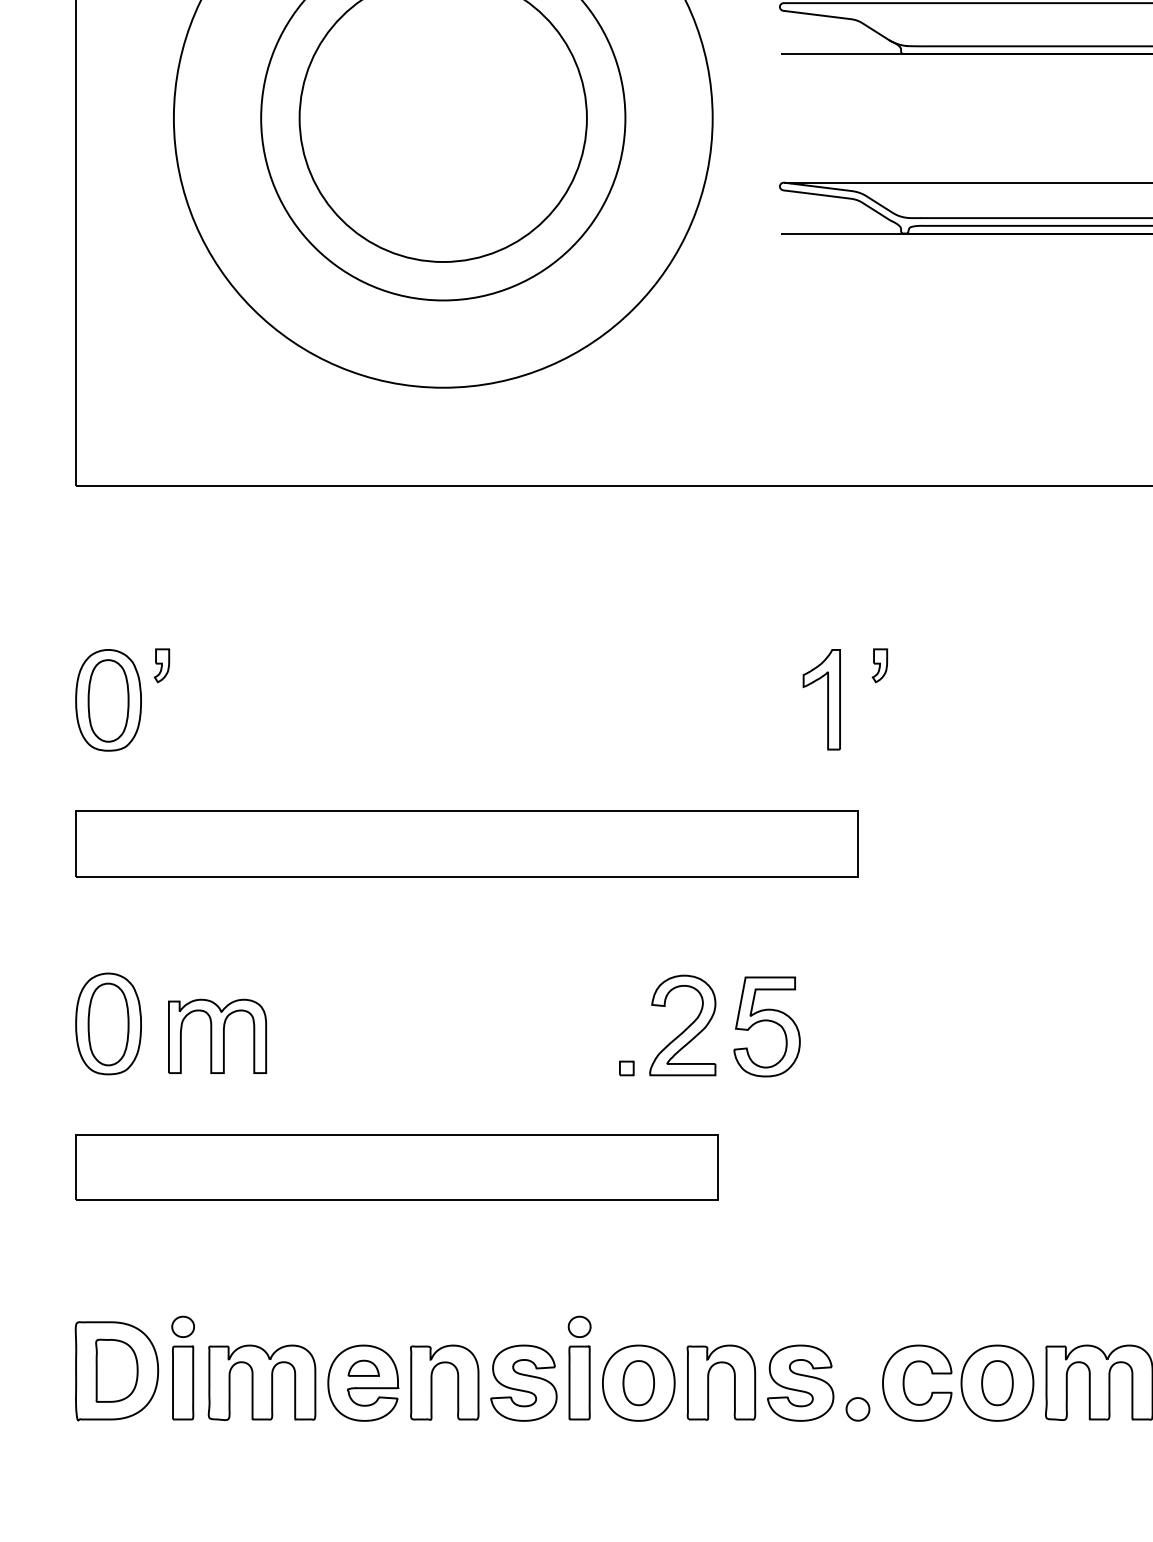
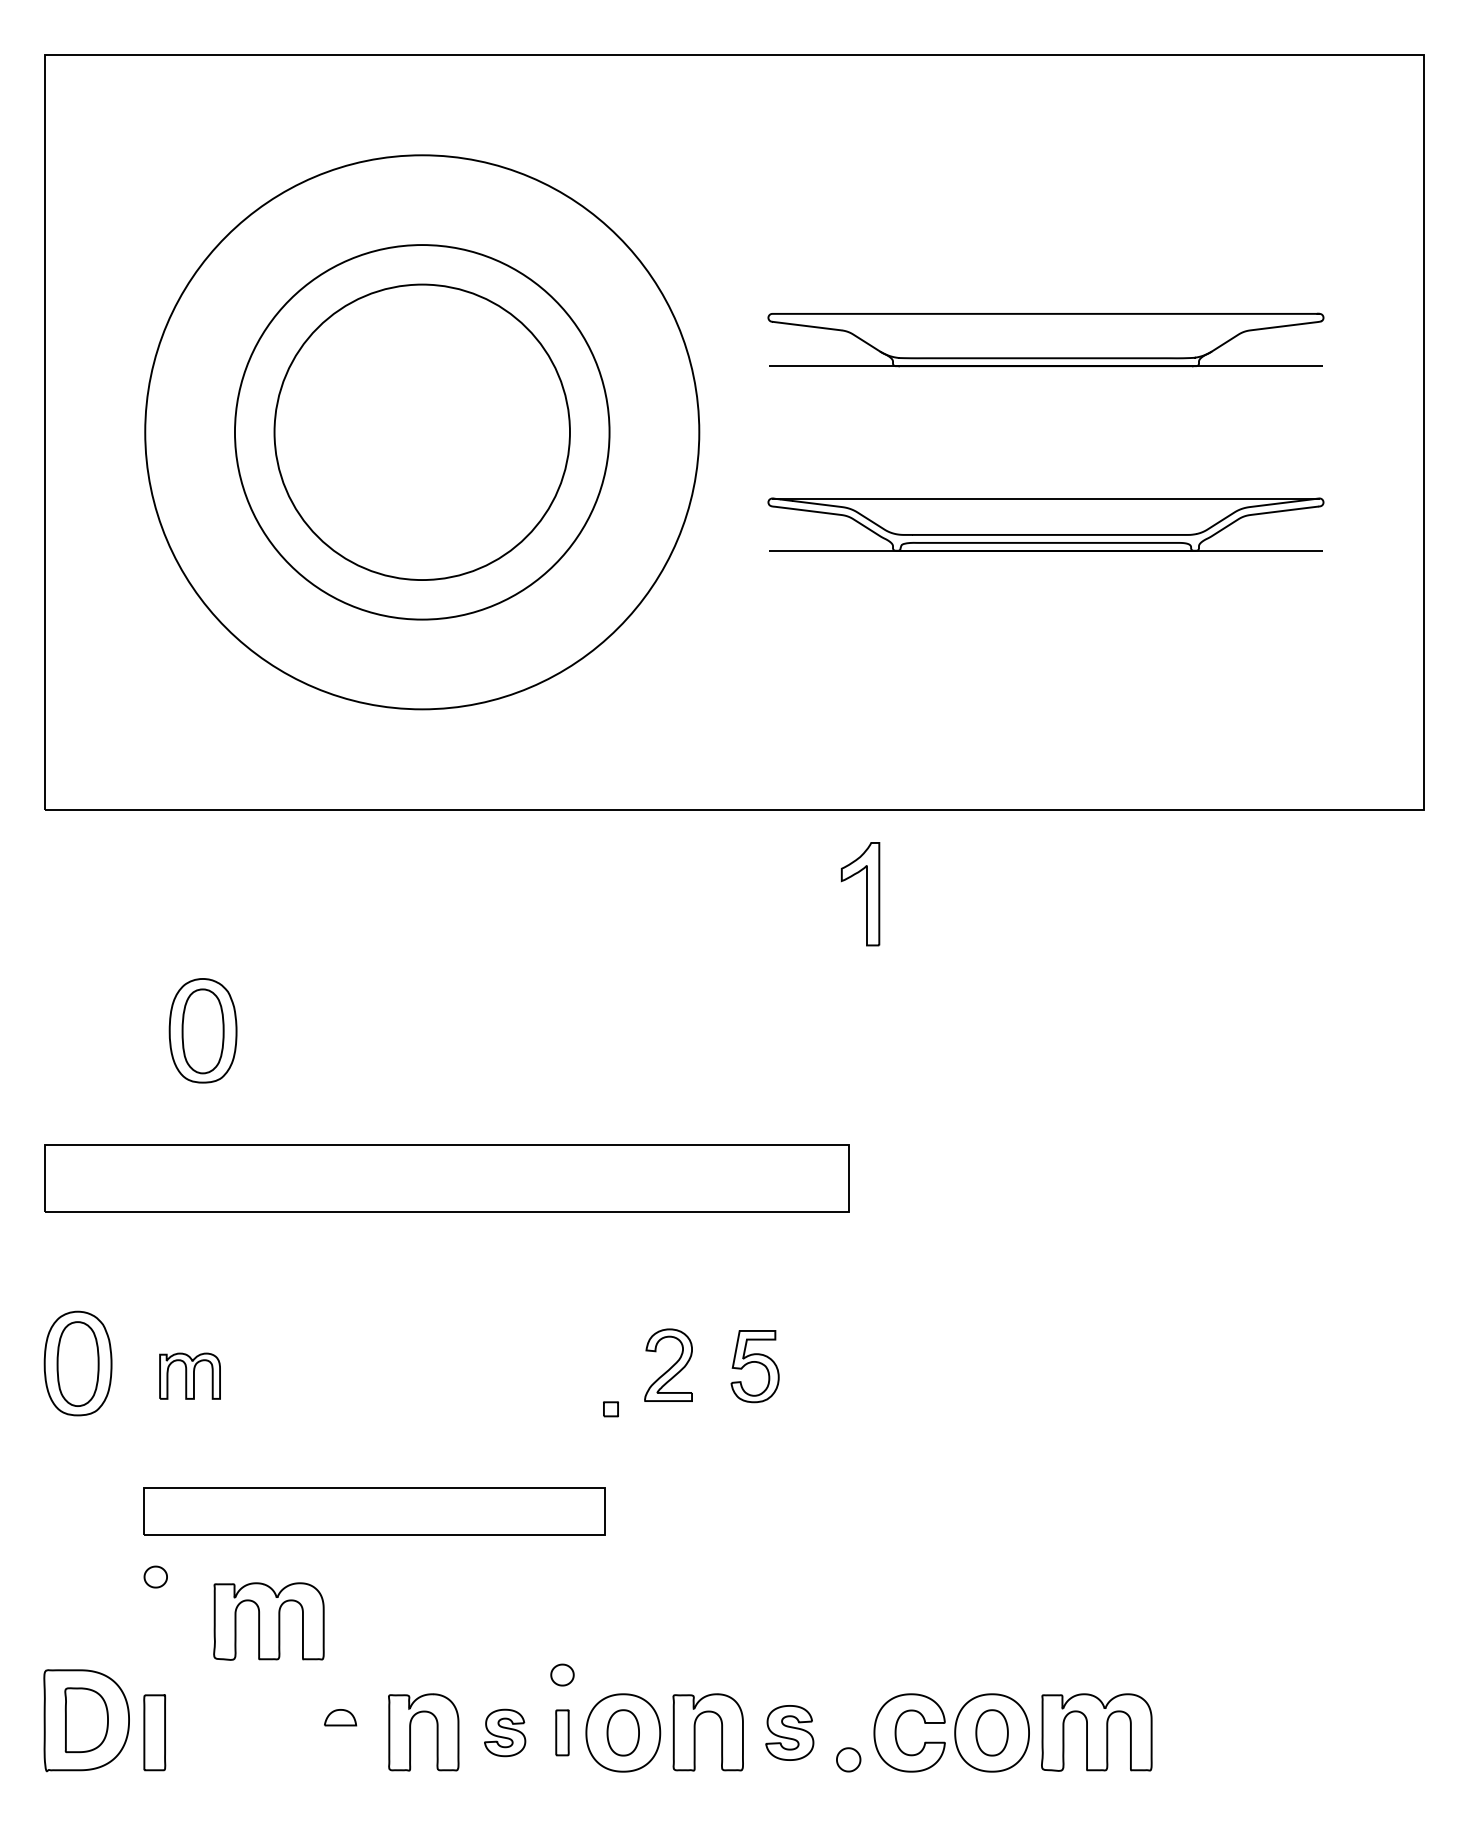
part: (161, 666) -> (132, 995), removed
part: (880, 666) -> (871, 995), removed
part: (107, 700) -> (202, 1030), moved
part: (821, 700) -> (860, 894), moved
part: (682, 1025) -> (668, 1365), size x0.7
part: (766, 1026) -> (754, 1366), size x0.7
part: (216, 1035) -> (189, 1375), size x0.6
part: (396, 1167) -> (374, 1511), size x0.7
part: (182, 1326) -> (155, 1576), moved
part: (261, 1382) -> (268, 1621), moved
part: (363, 1382) -> (340, 1732), removed
part: (523, 1382) -> (504, 1732), size x0.6
part: (579, 1382) -> (562, 1732), size x0.6
part: (800, 1382) -> (789, 1732), size x0.7

